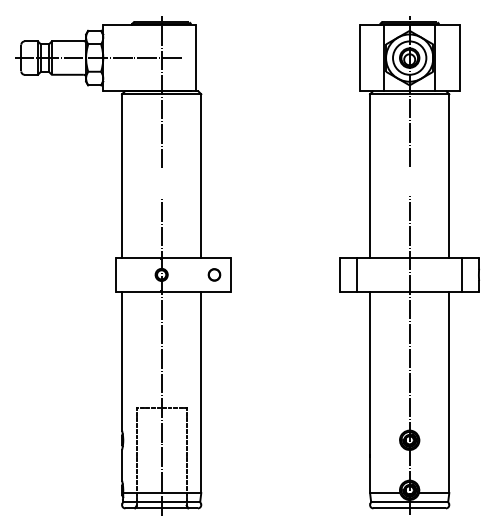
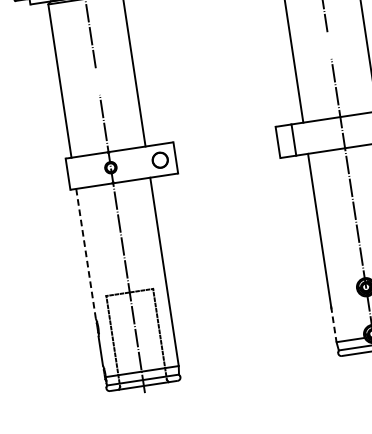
part: (214, 274) -> (160, 159), size x1.4
line: (122, 361) -> (86, 254), solid -> dashed
line: (370, 474) -> (334, 324), solid -> dashed

